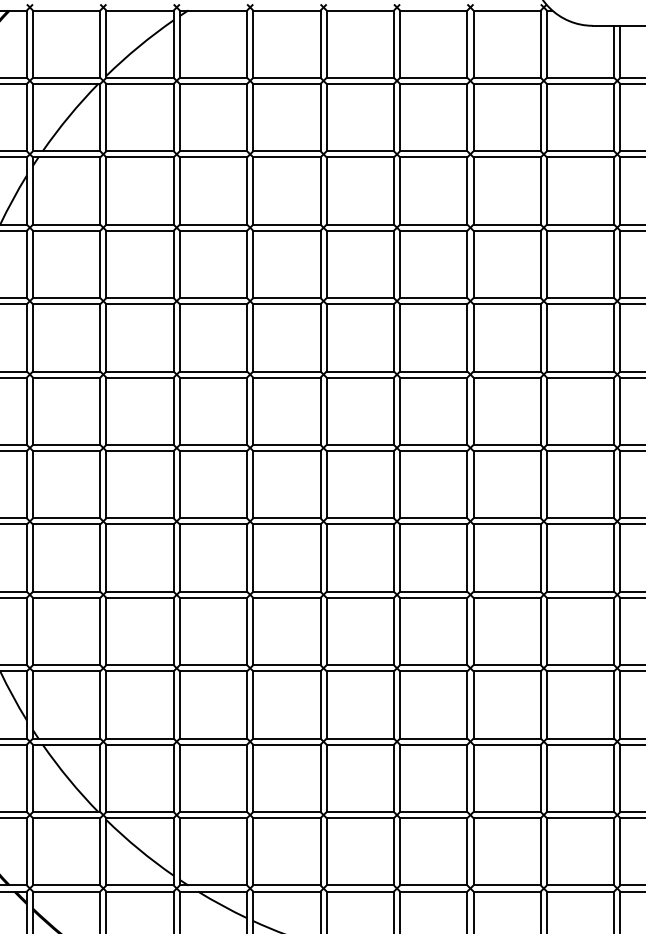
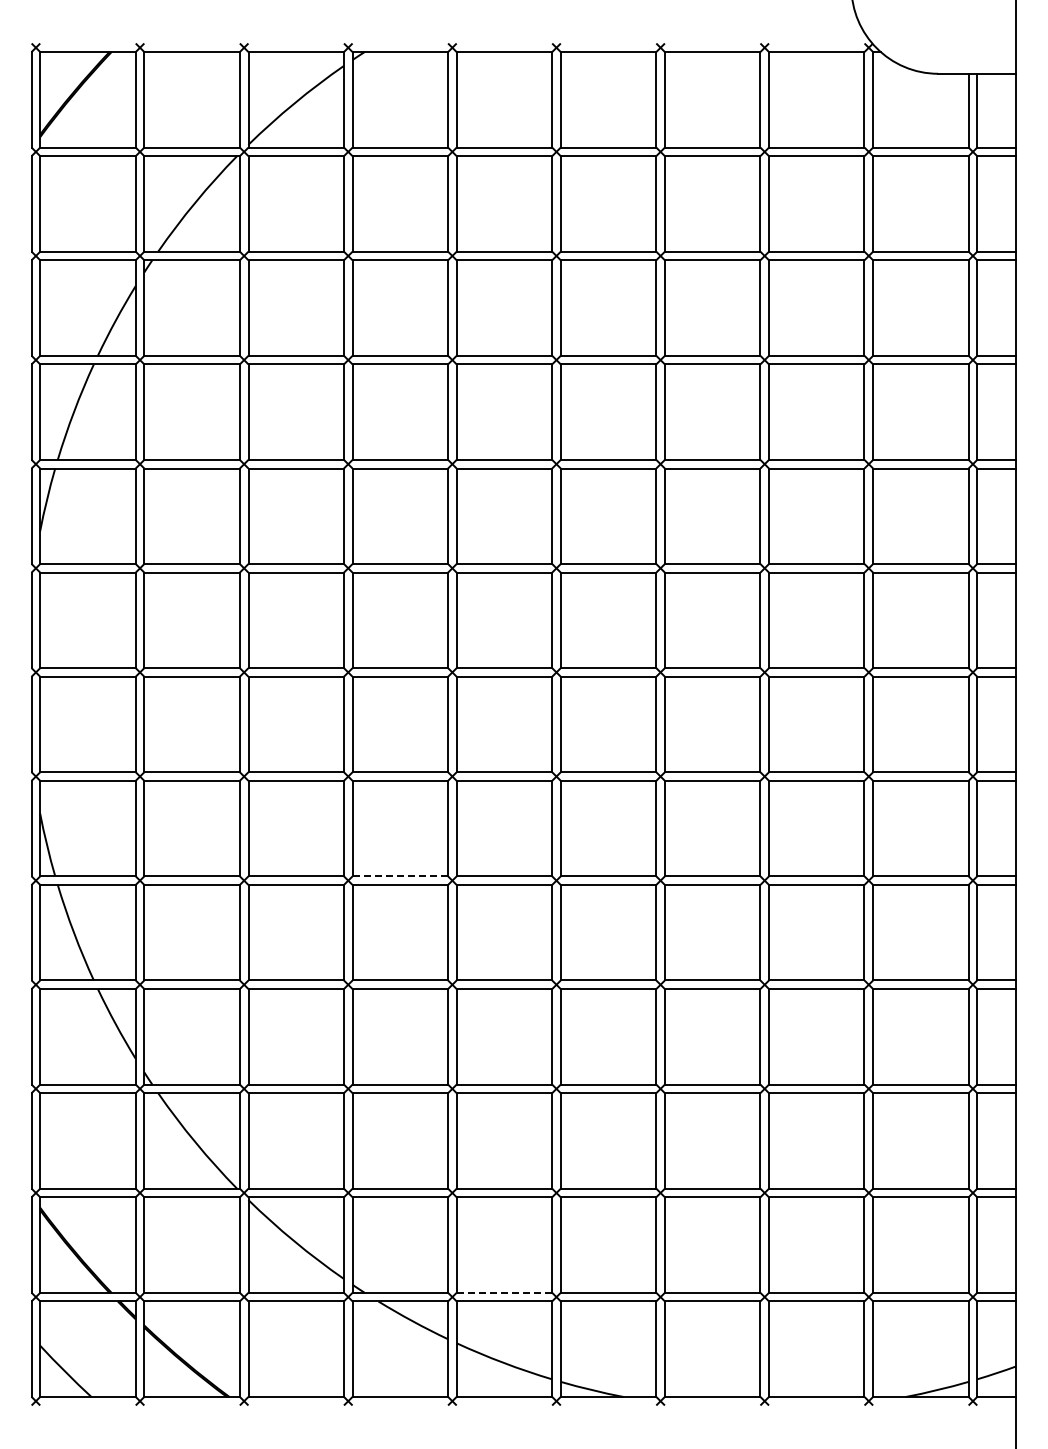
line: (213, 591) -> (400, 876), solid -> dashed
line: (286, 885) -> (504, 1292), solid -> dashed

